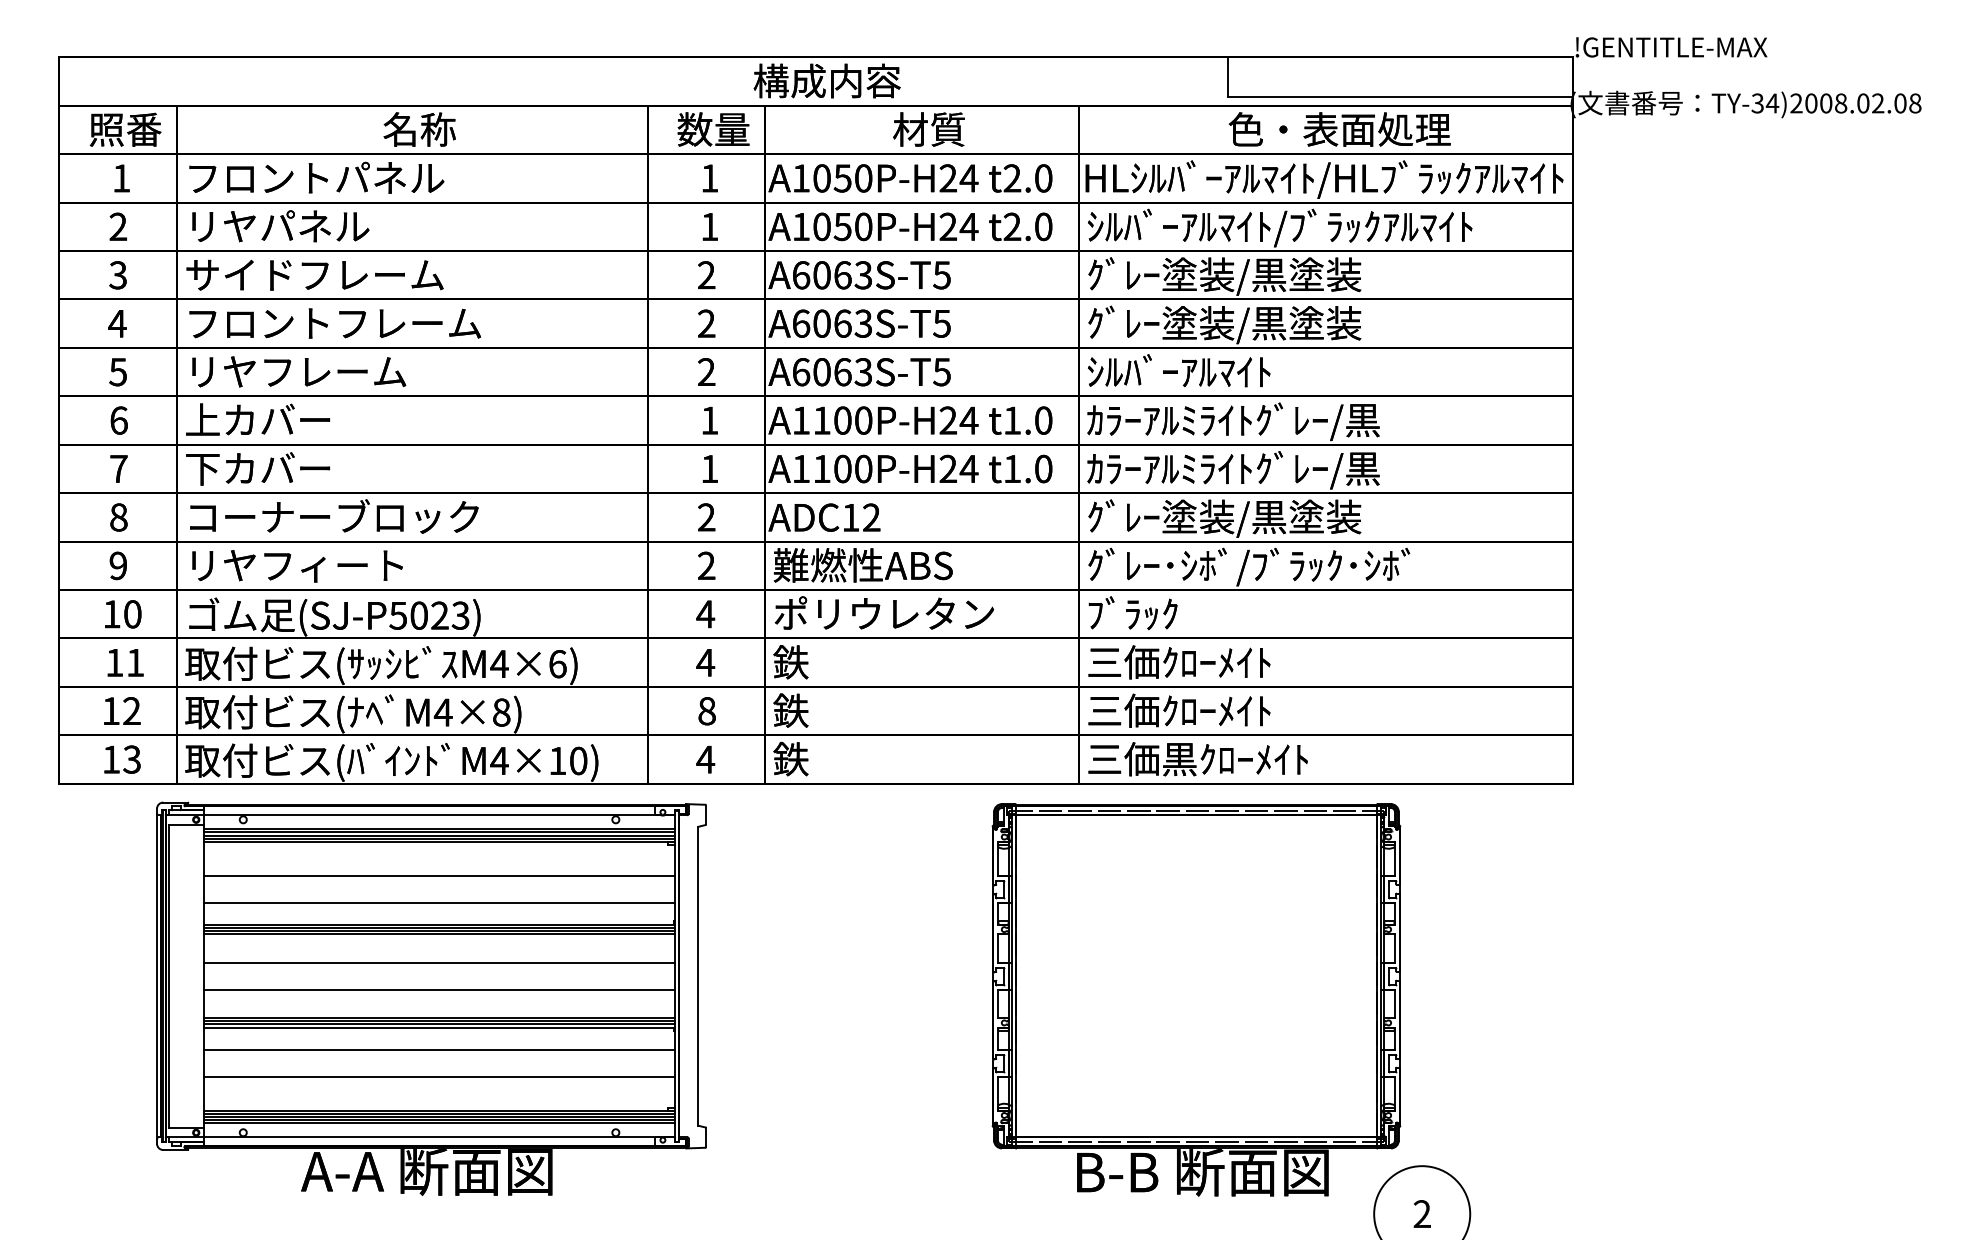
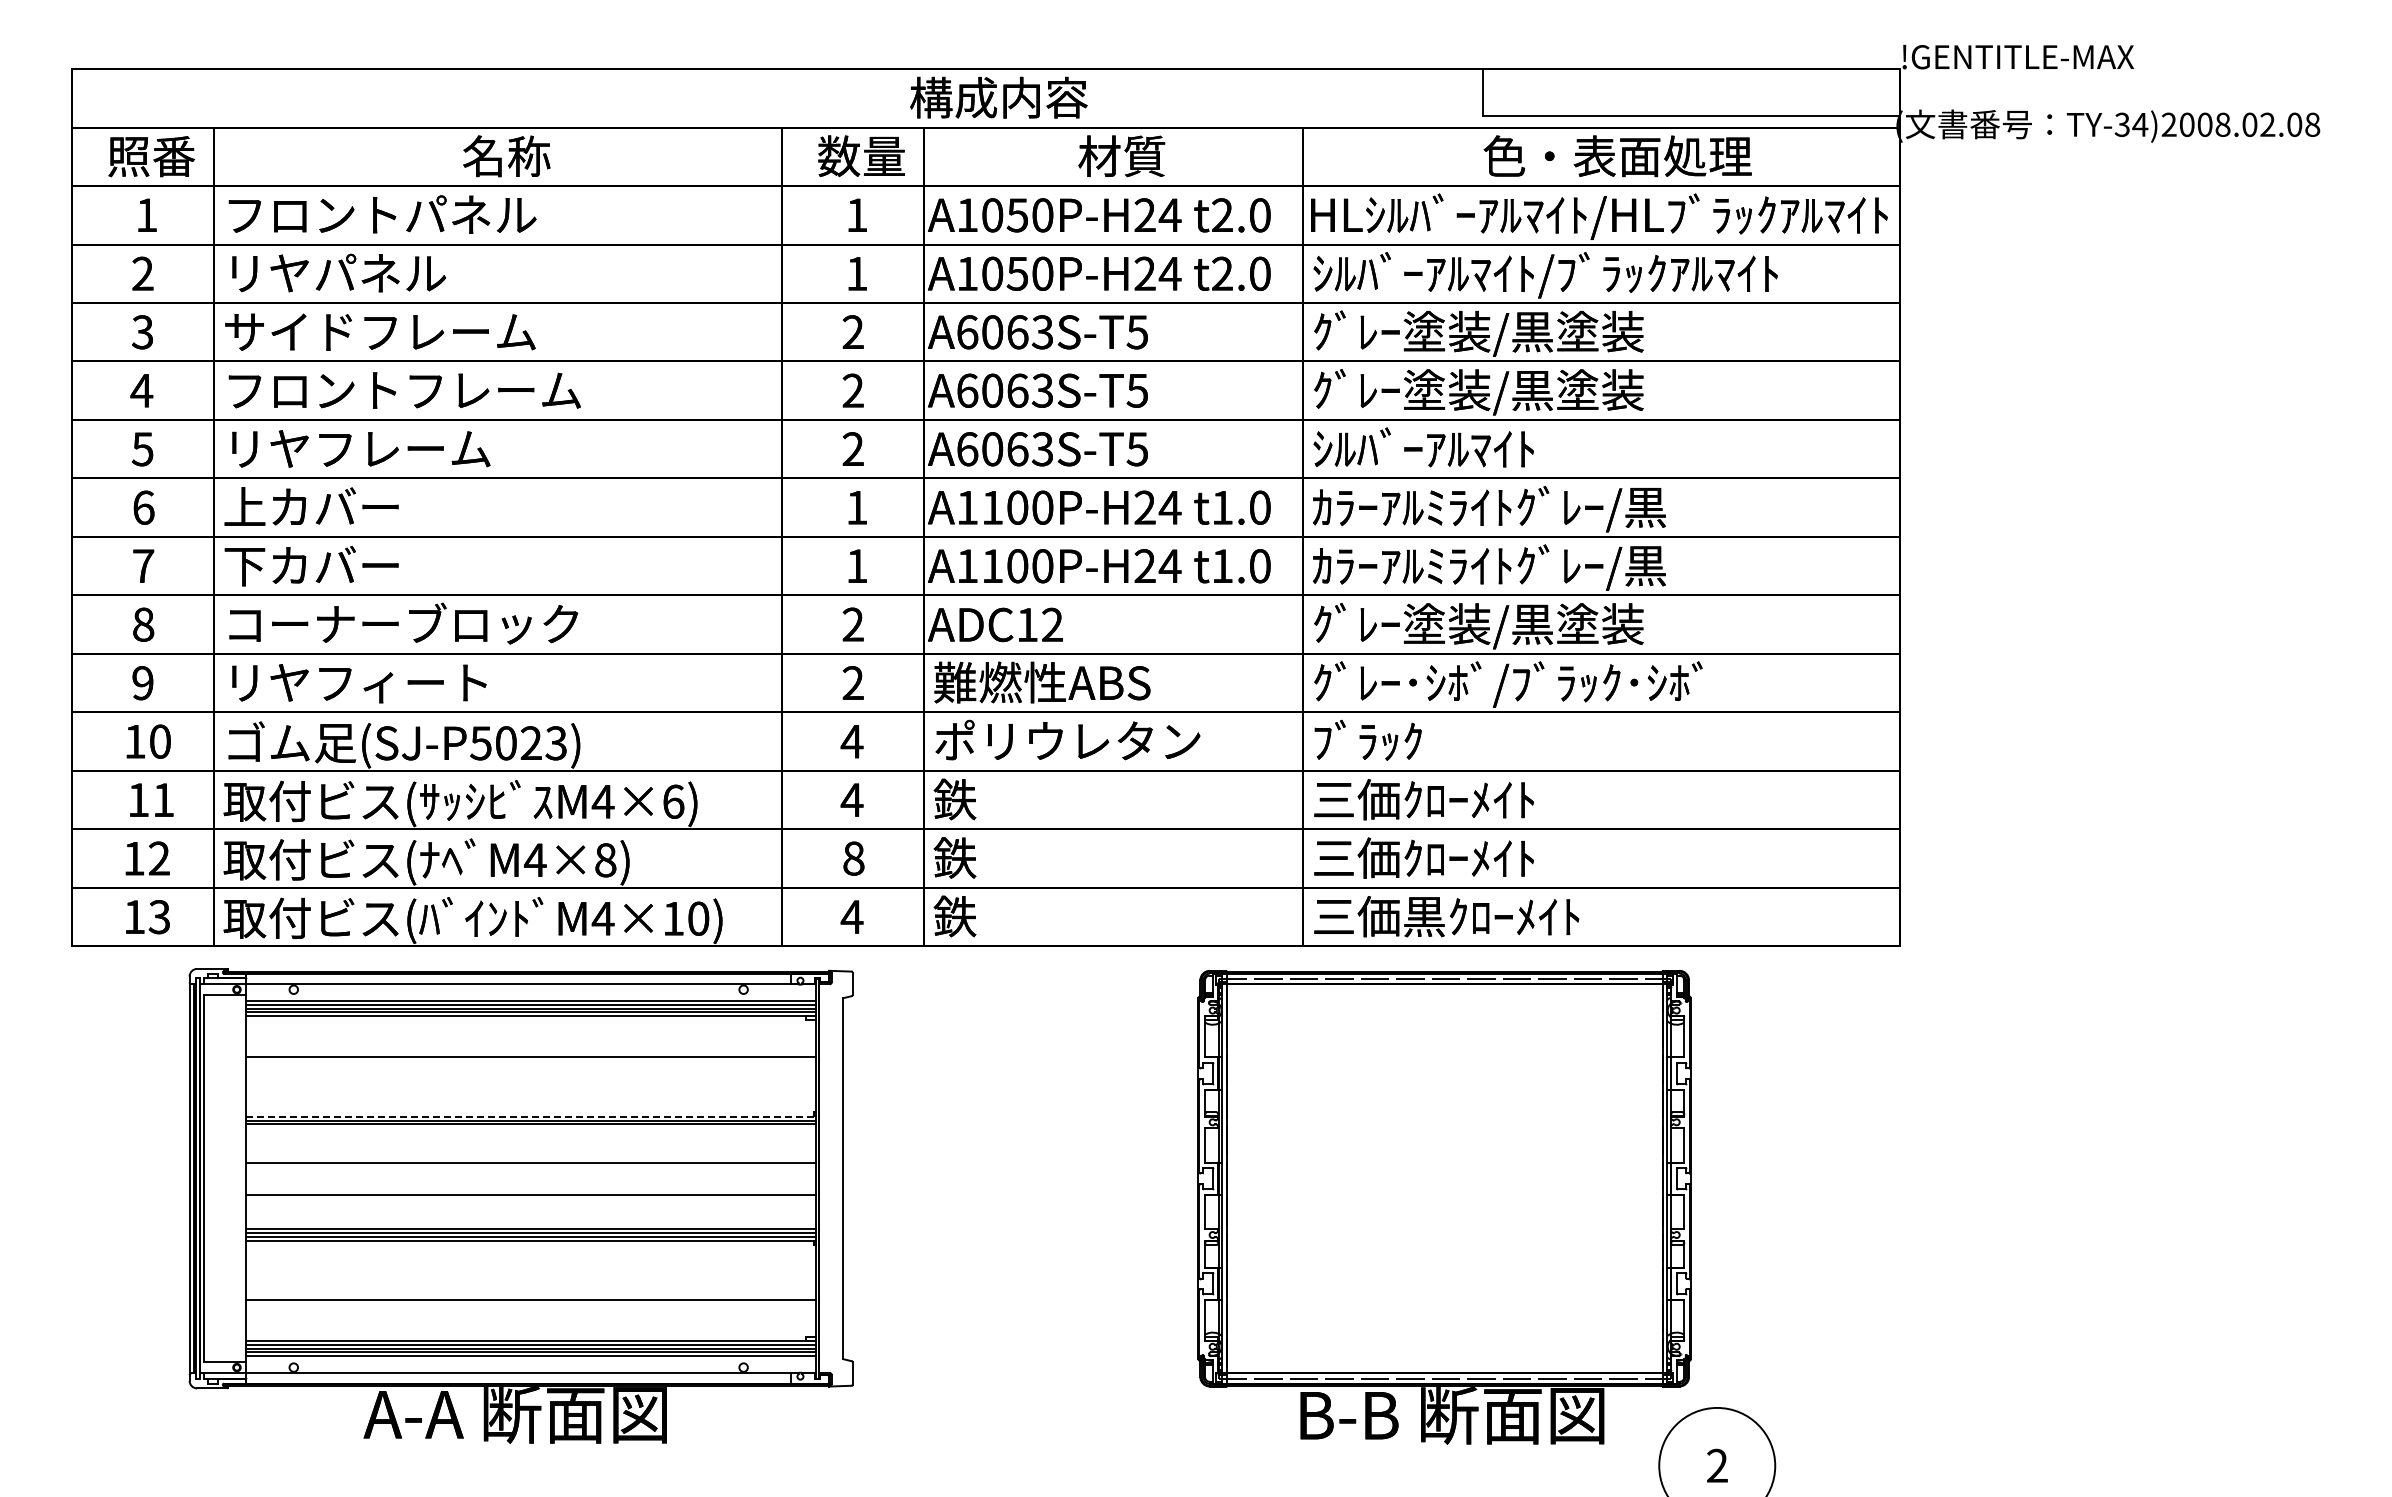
line: (439, 902) -> (530, 1089), removed
line: (440, 924) -> (531, 1116), solid -> dashed
line: (439, 934) -> (530, 1128), removed
line: (439, 1049) -> (530, 1267), removed

